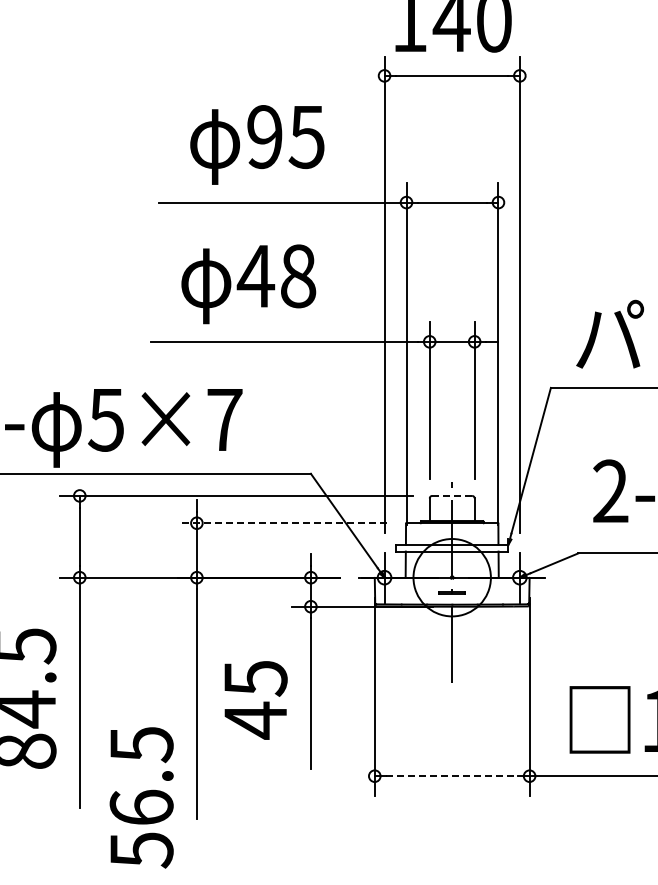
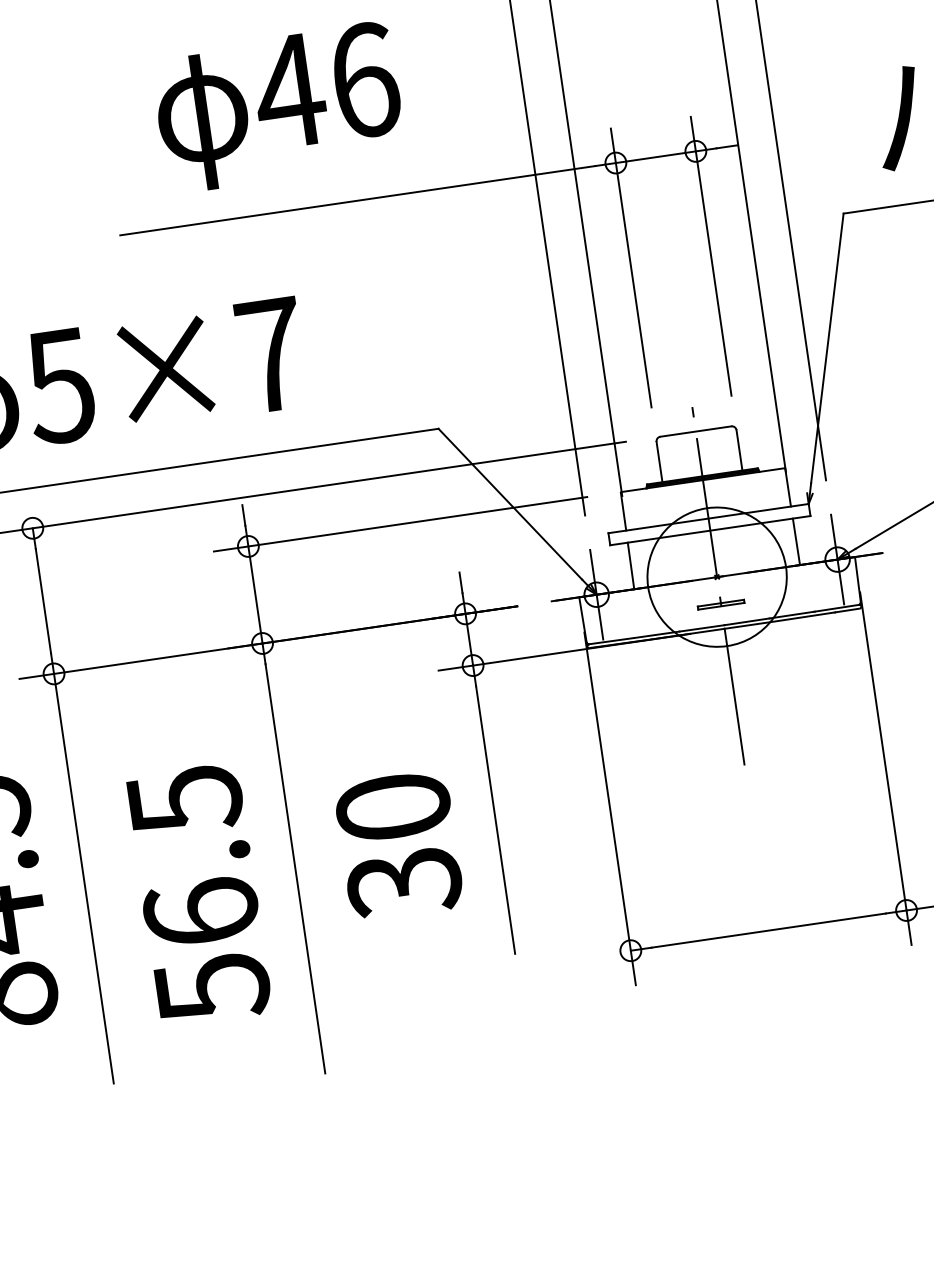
text: (298, 276) -> (365, 80), 48 -> 46
line: (452, 495) -> (696, 430), dashed -> solid
line: (282, 523) -> (400, 524), dashed -> solid
text: (255, 699) -> (398, 845), 45 -> 30
line: (452, 776) -> (769, 931), dashed -> solid
text: (141, 797) -> (198, 894), moved

